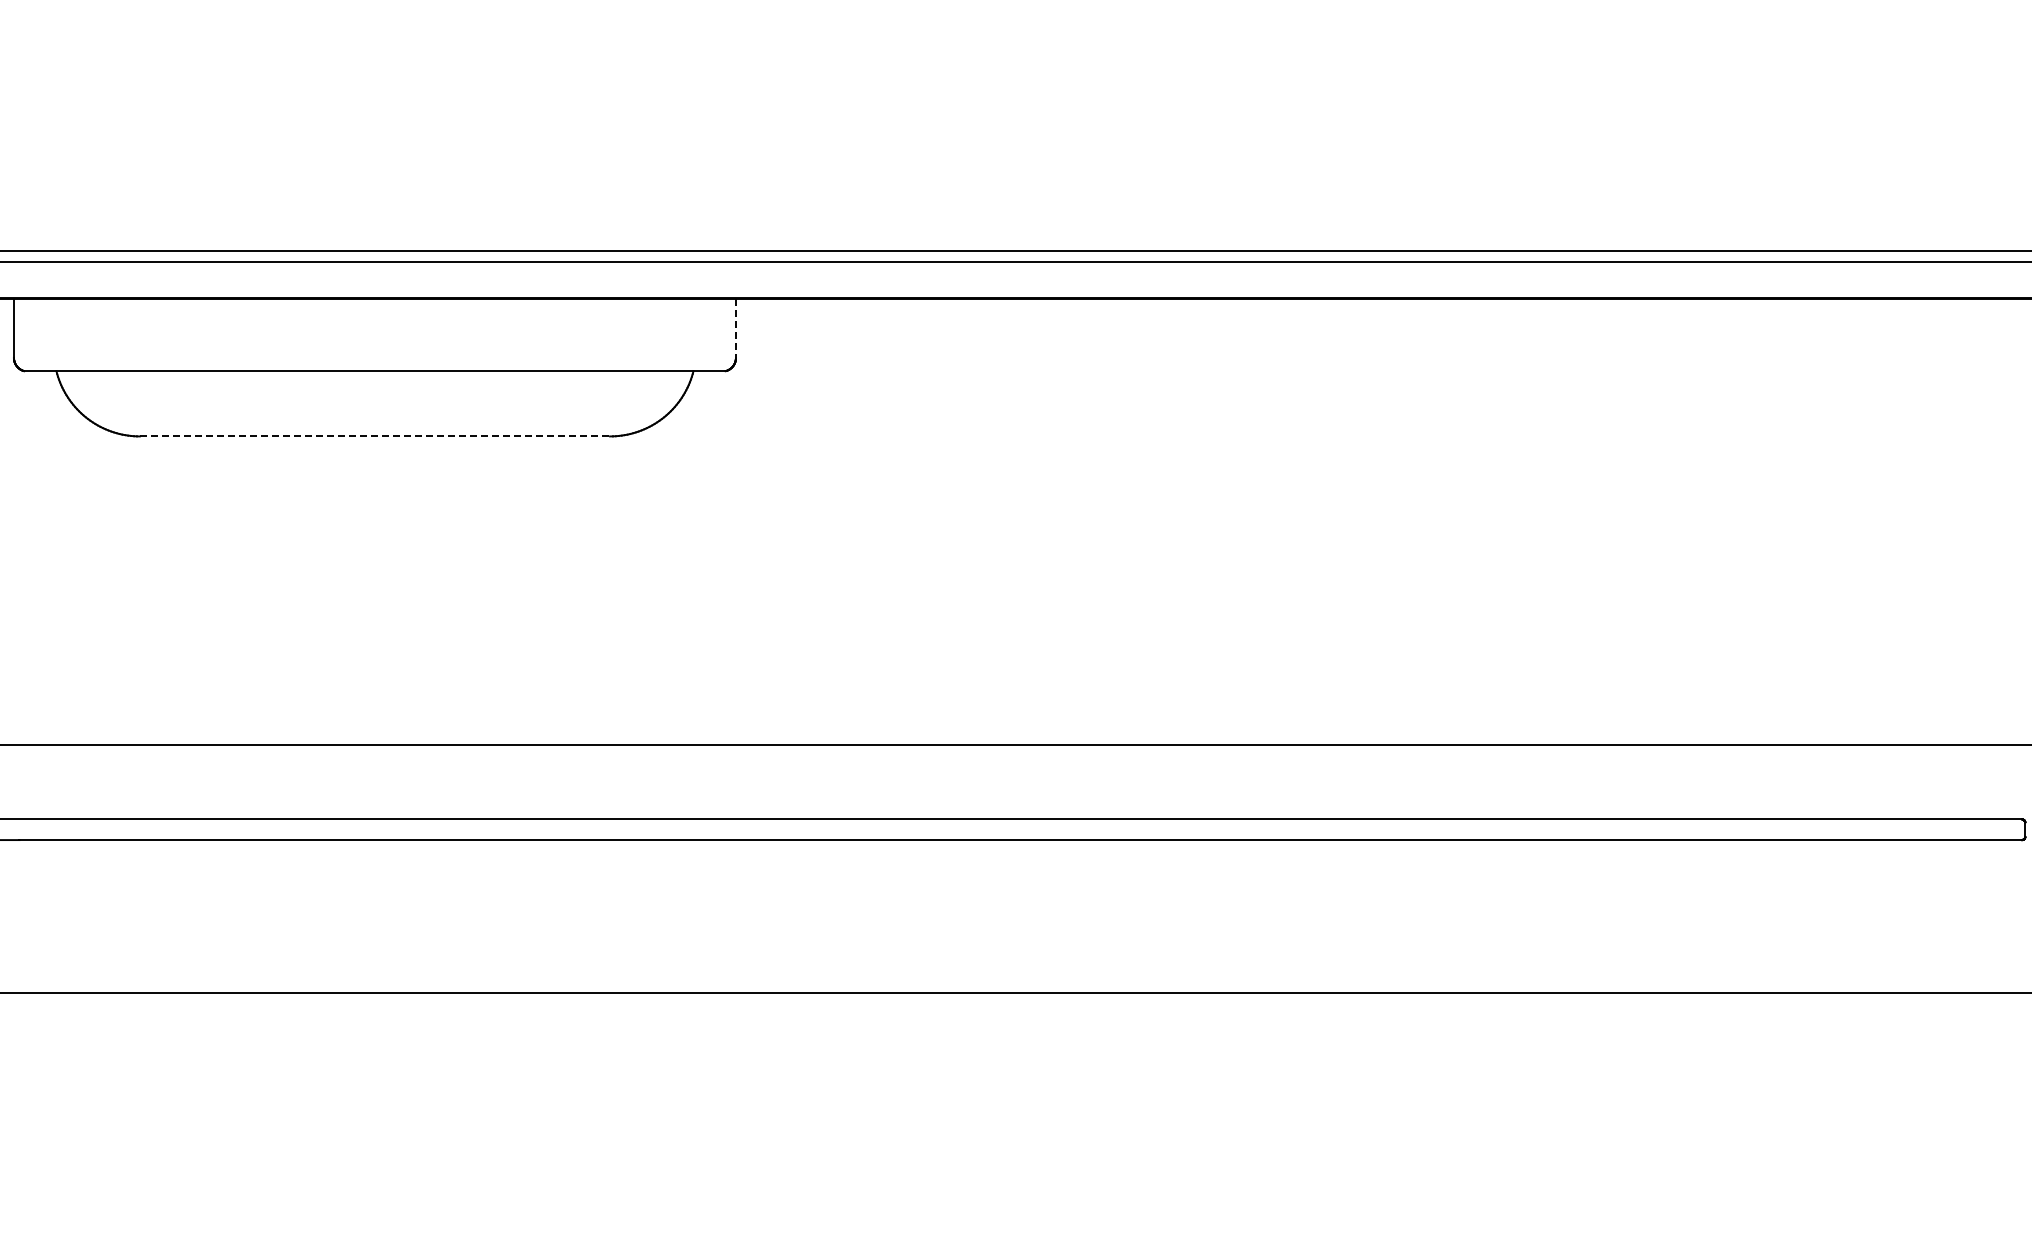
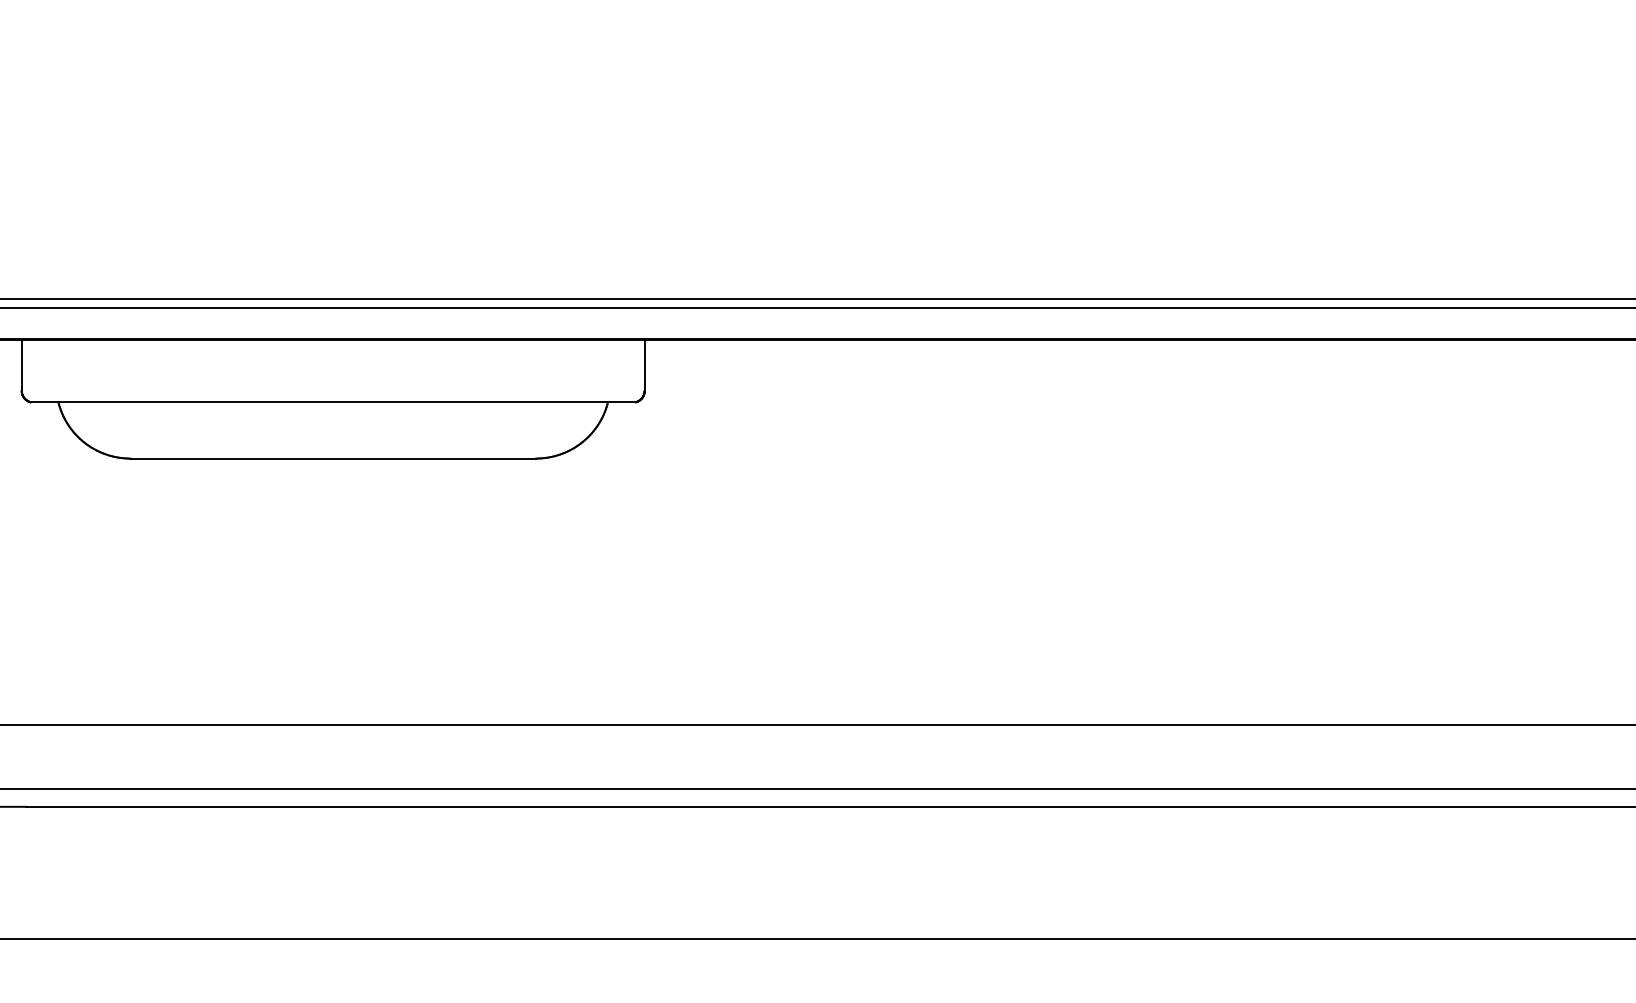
line: (735, 329) -> (644, 366), dashed -> solid
line: (375, 436) -> (333, 458), dashed -> solid

